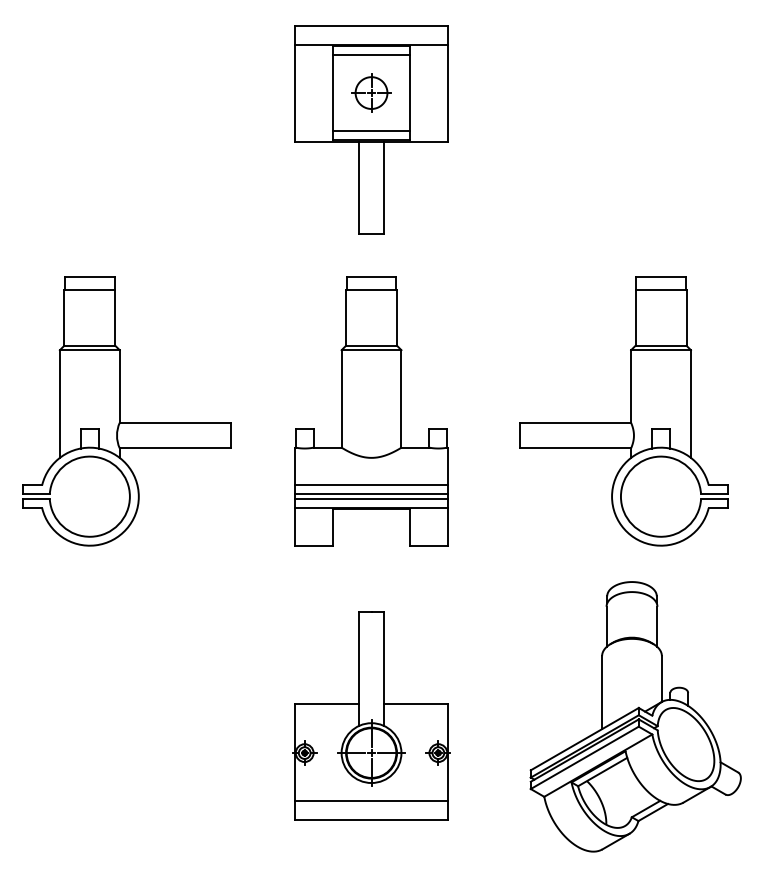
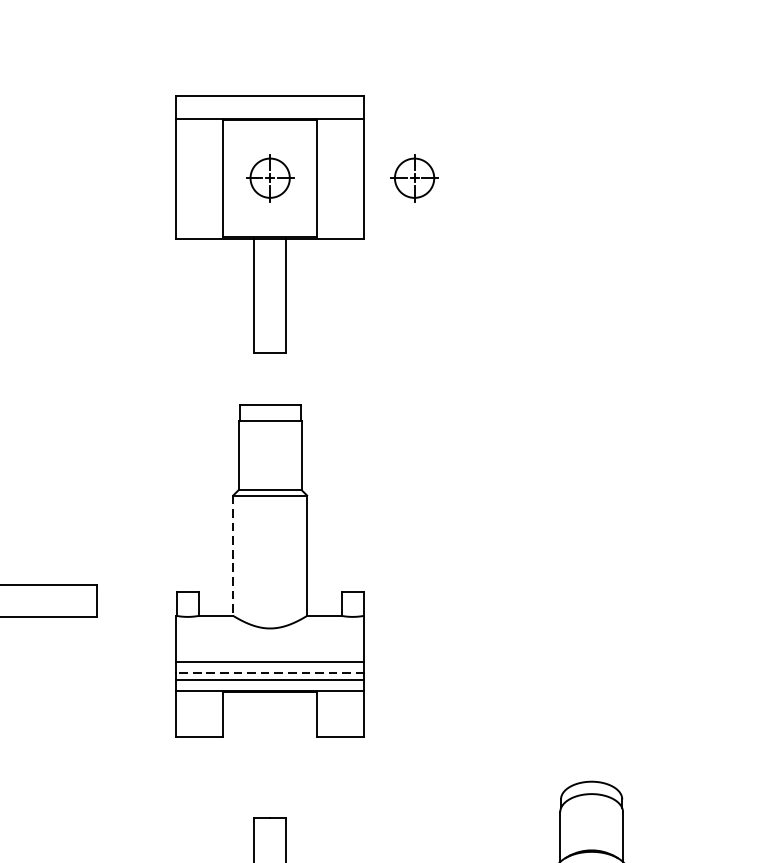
line: (371, 55) -> (270, 131), removed
part: (488, 92) -> (414, 177), added
line: (371, 131) -> (270, 225), removed
line: (341, 398) -> (233, 555), solid -> dashed
part: (630, 411) -> (589, 571), removed
line: (371, 494) -> (270, 673), solid -> dashed

